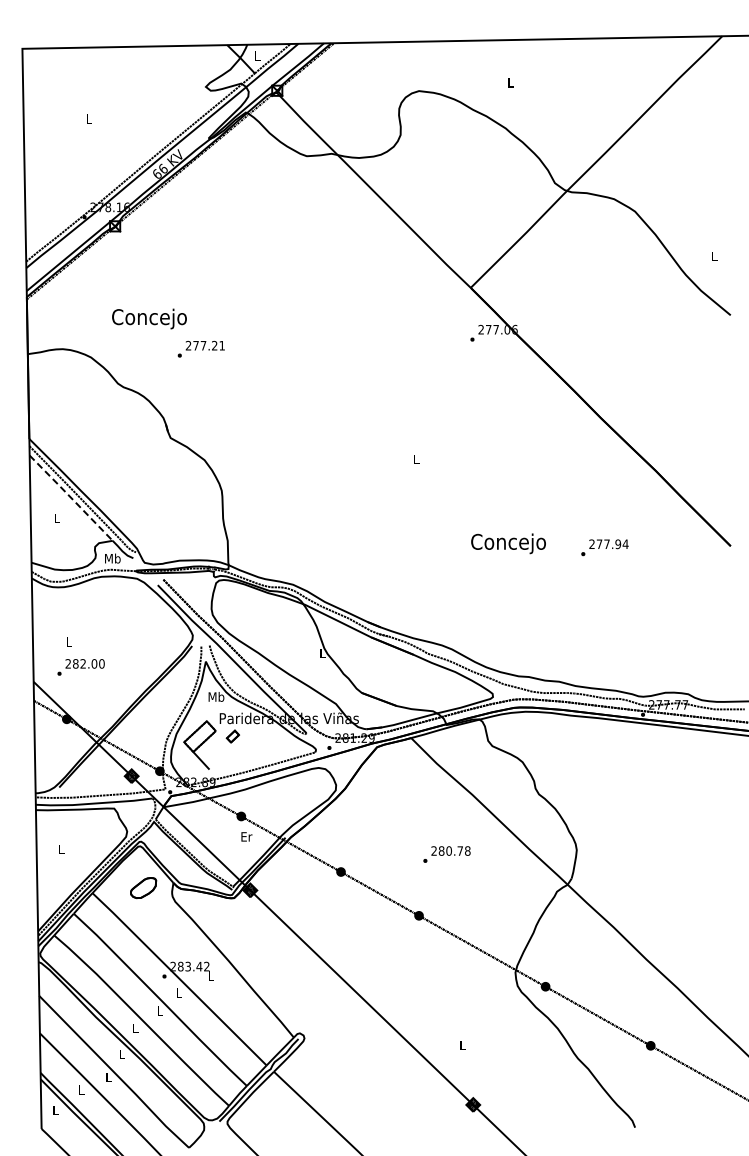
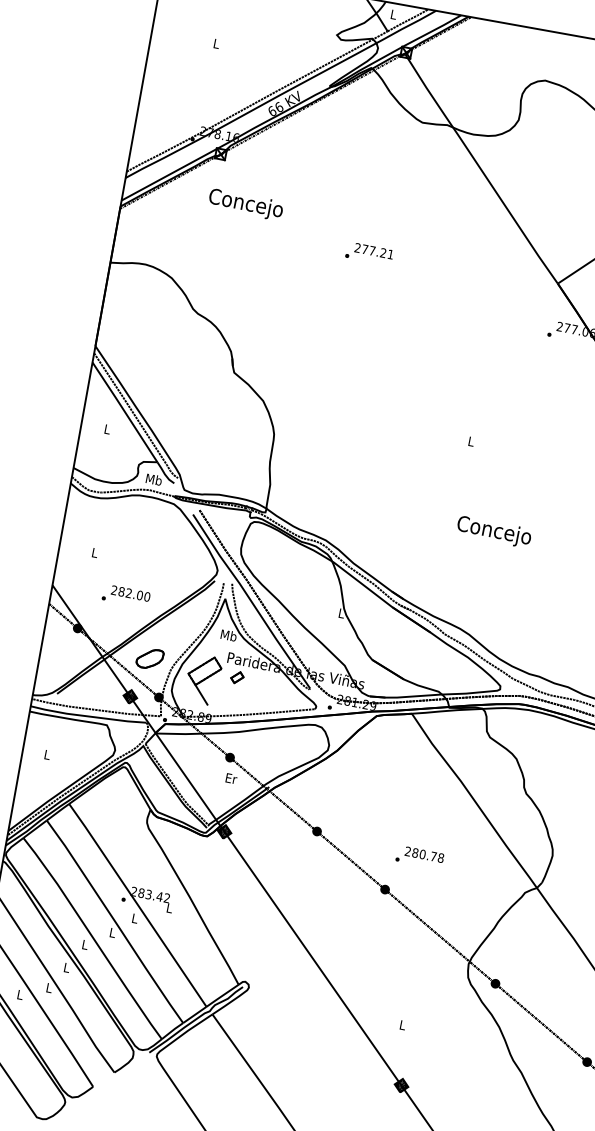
text: (149, 318) -> (246, 204), moved
text: (200, 348) -> (368, 253), moved
line: (71, 498) -> (125, 412), dashed -> solid
text: (508, 543) -> (494, 531), moved
text: (80, 667) -> (125, 596), moved
text: (446, 854) -> (419, 857), moved
part: (143, 888) -> (149, 659), moved

